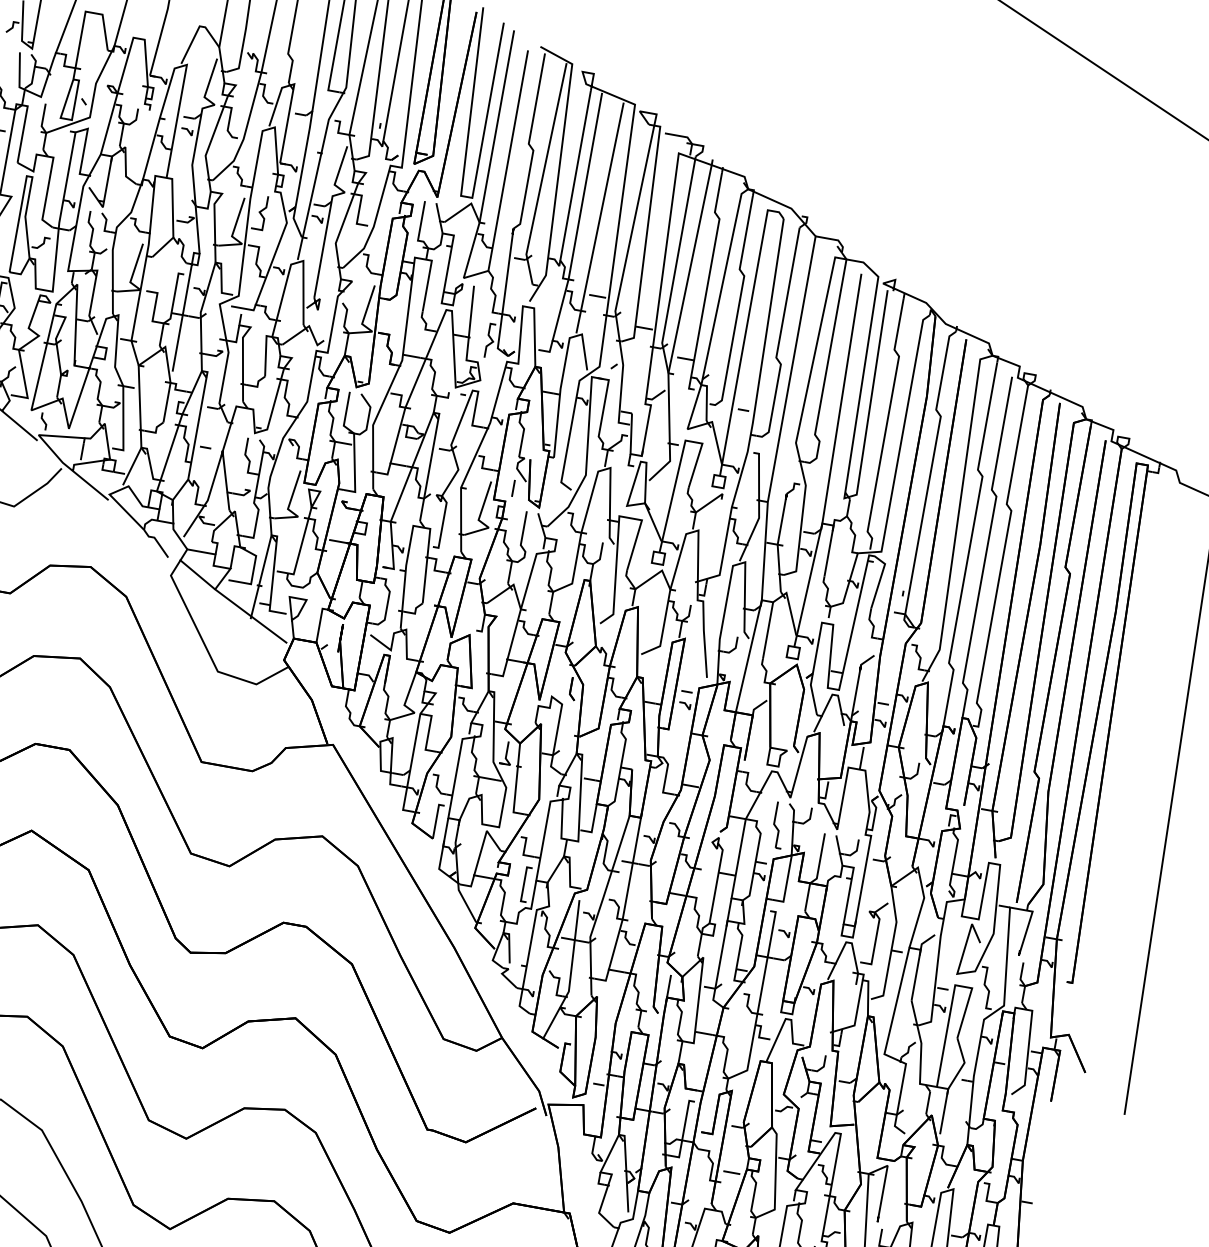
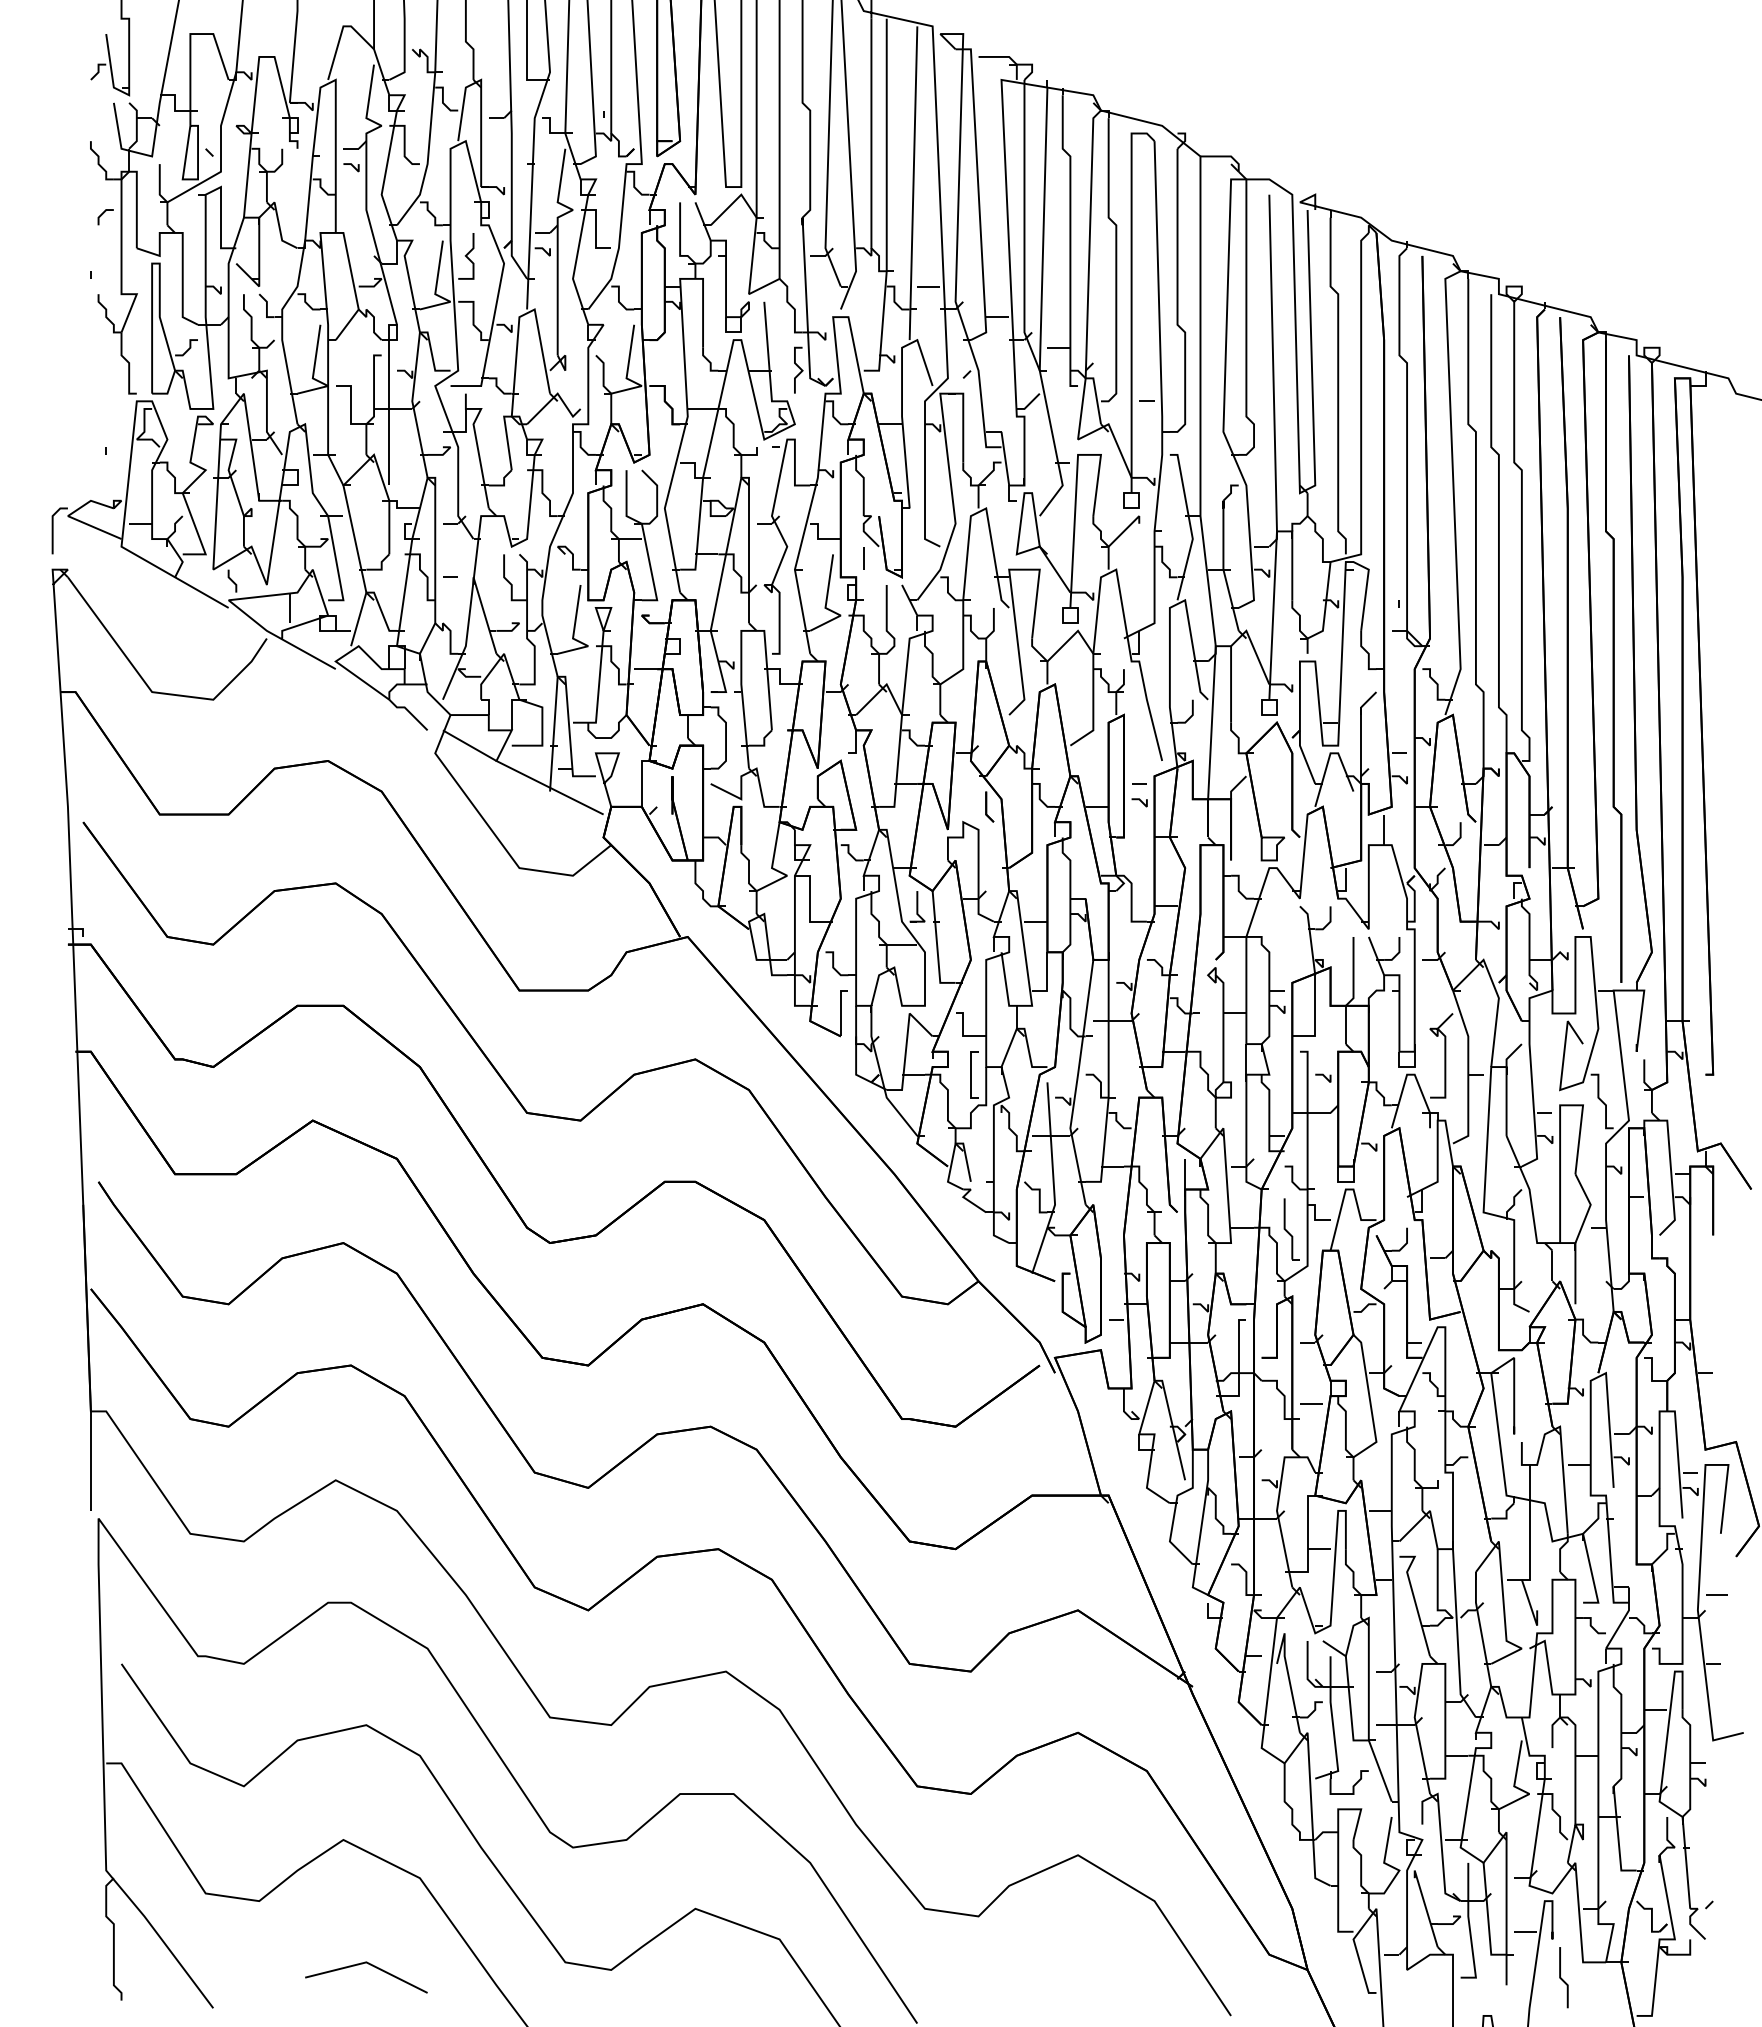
part: (779, 825) -> (1291, 1229), moved

